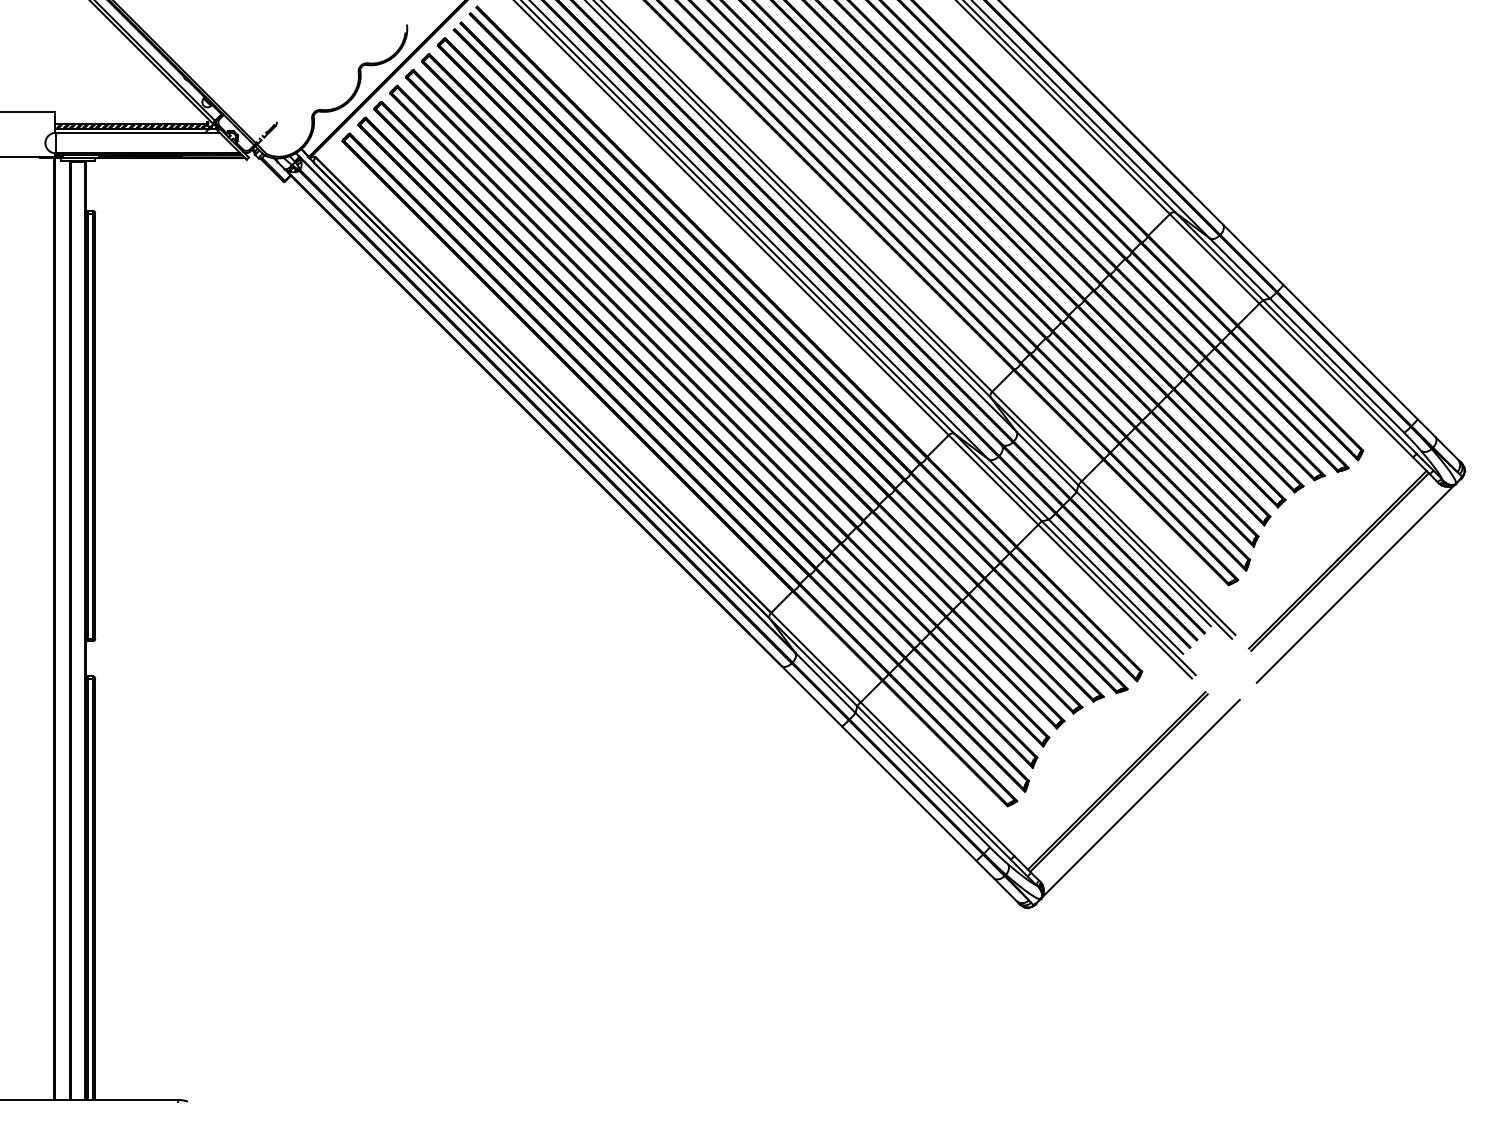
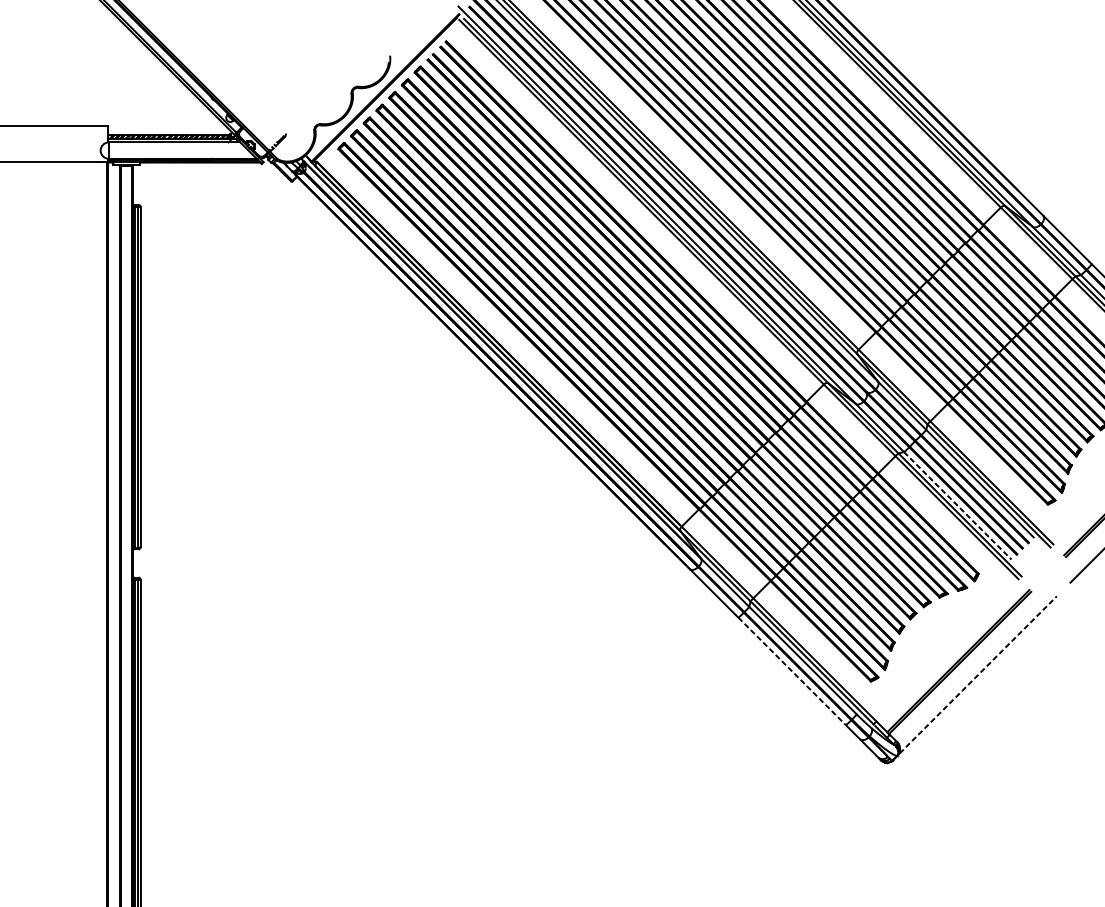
line: (1116, 586) -> (958, 505), solid -> dashed
line: (909, 793) -> (792, 671), solid -> dashed
line: (1138, 801) -> (975, 677), solid -> dashed

